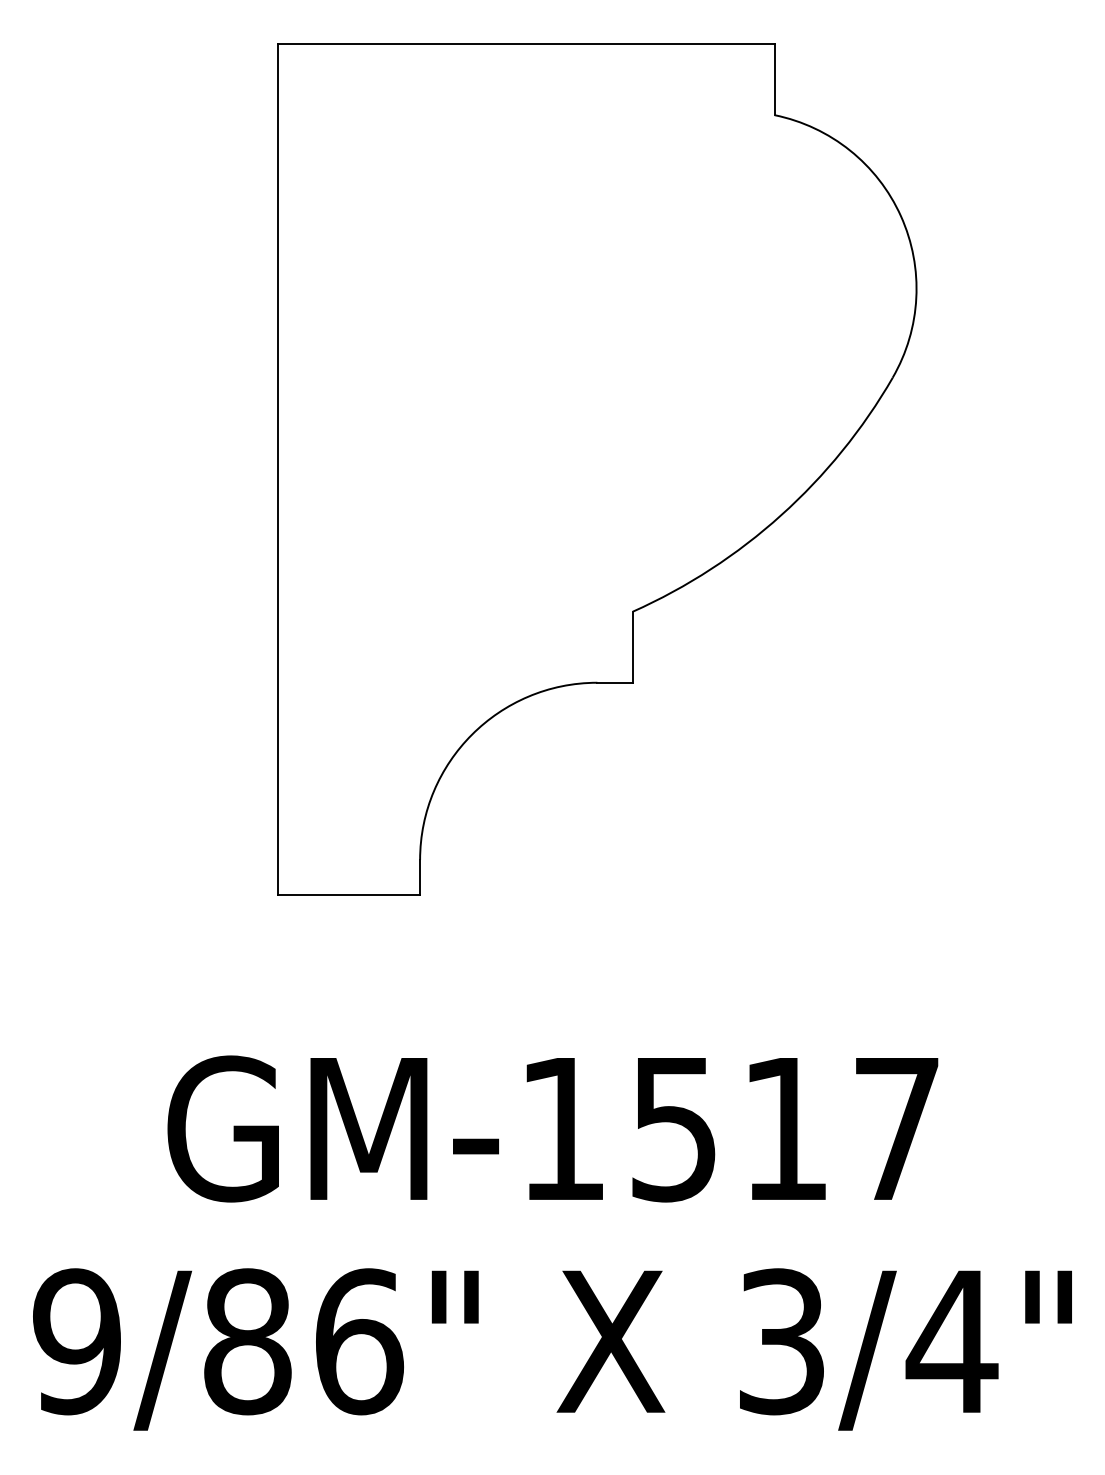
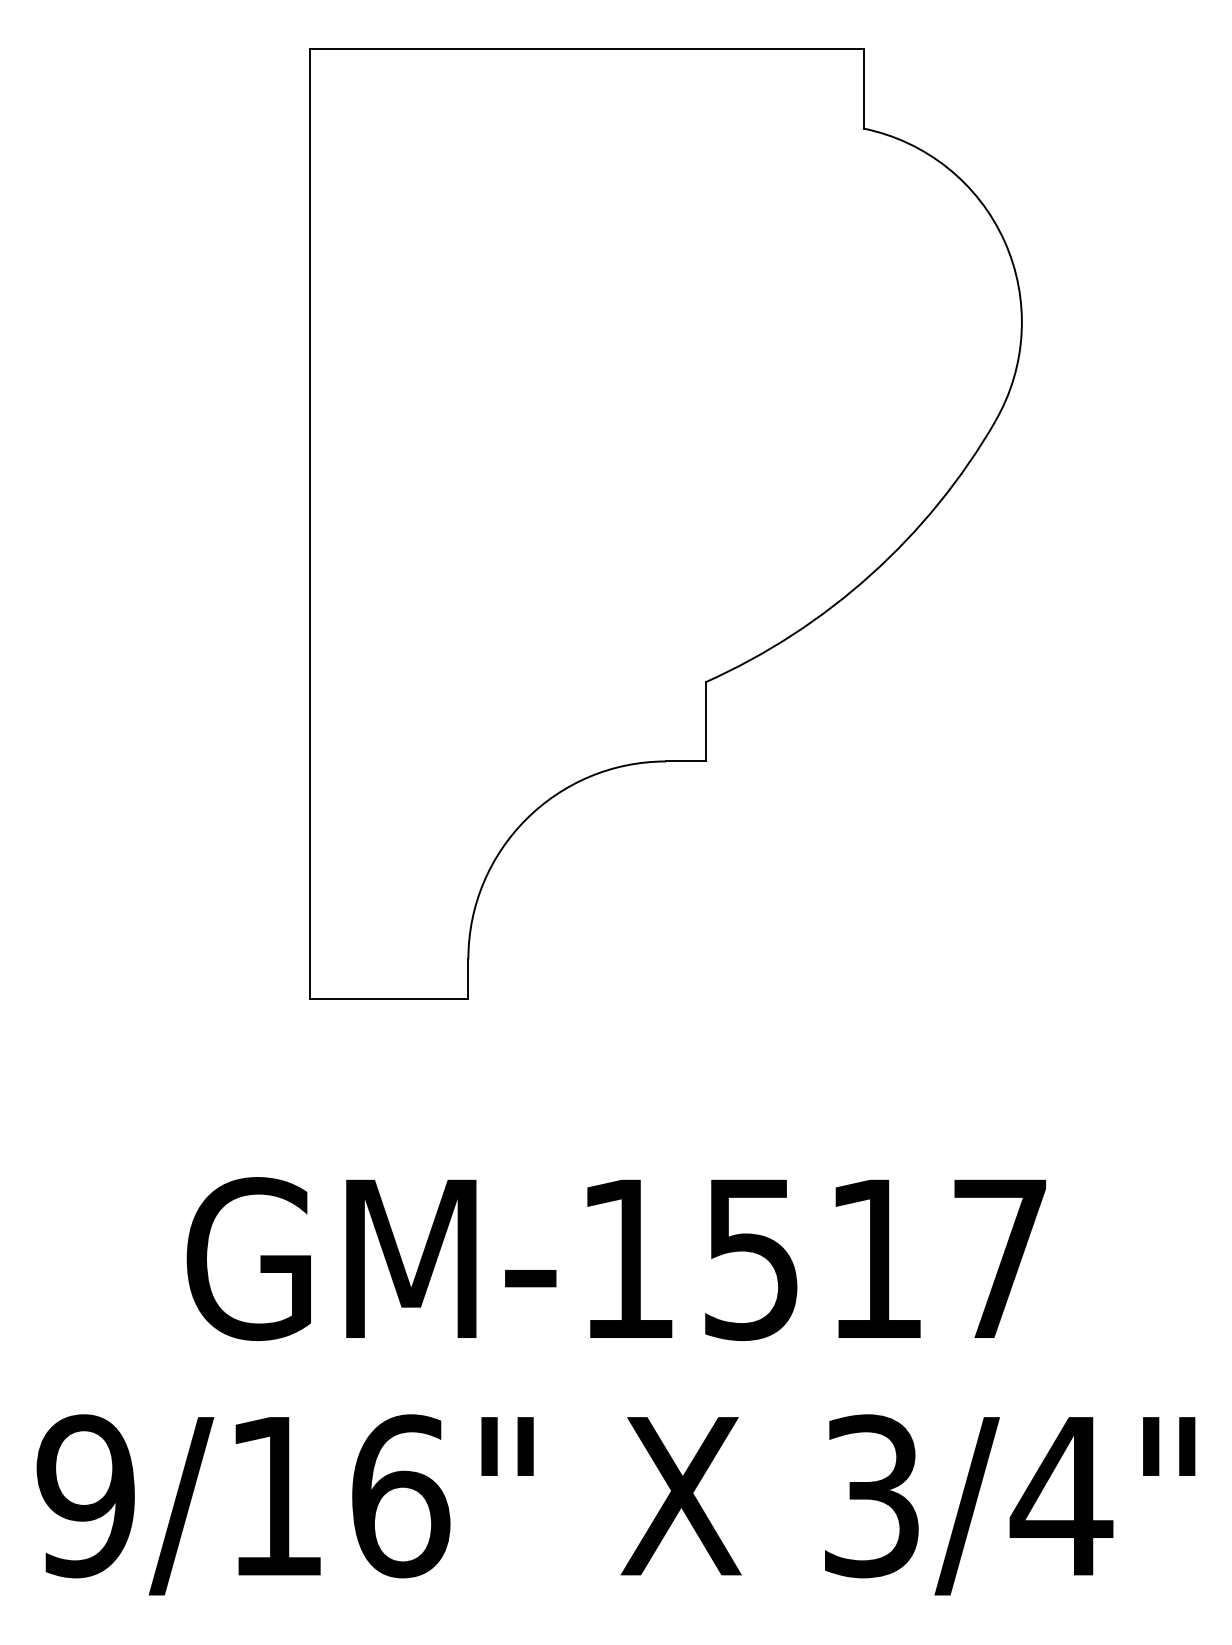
text: (247, 1341) -> (275, 1495), 9/86" -> 9/16"

